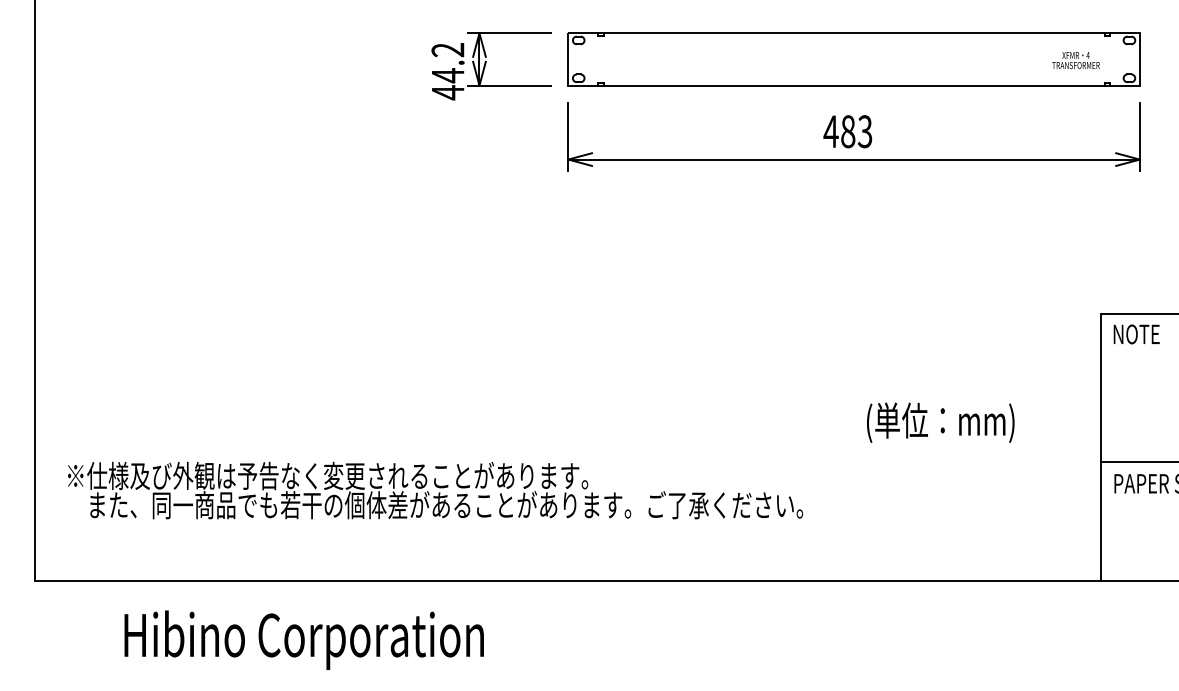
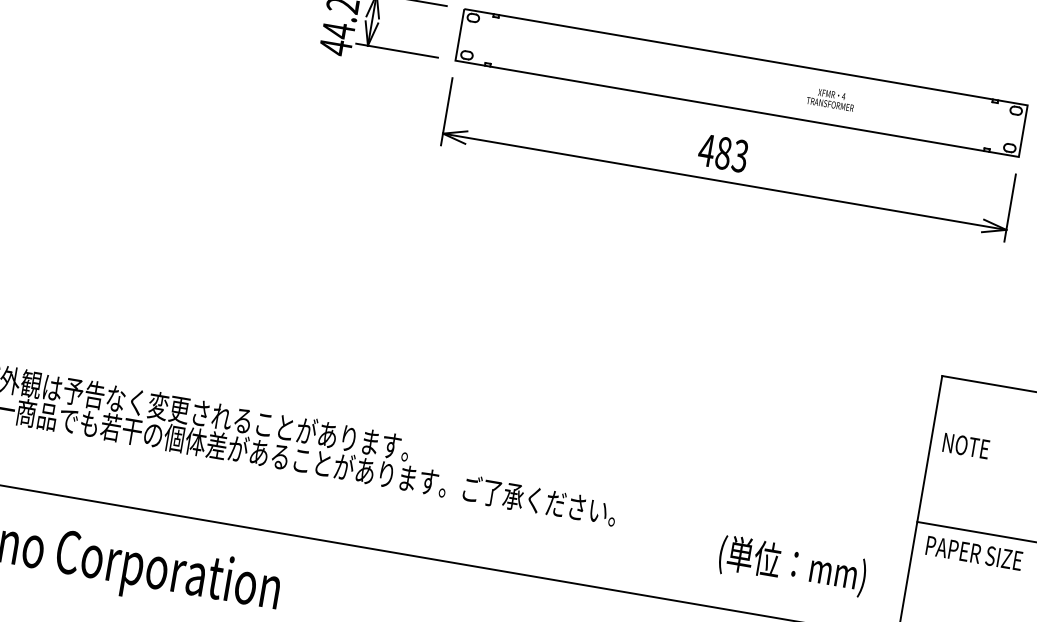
text: (1075, 60) -> (830, 99), moved
text: (1136, 334) -> (966, 446), moved
text: (940, 422) -> (792, 565), moved

